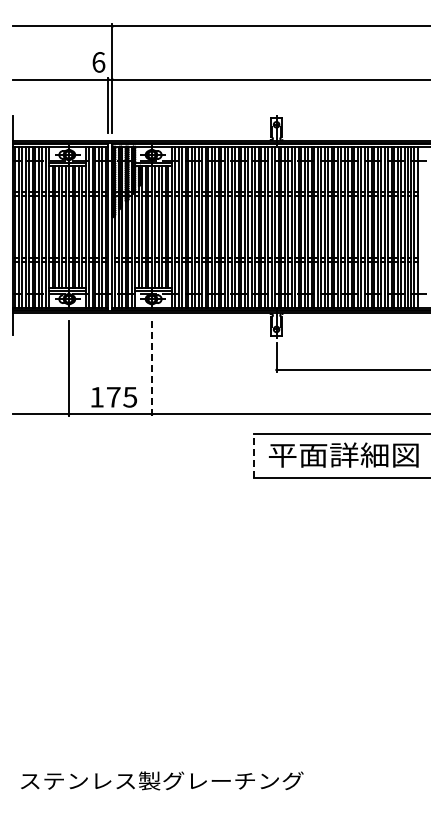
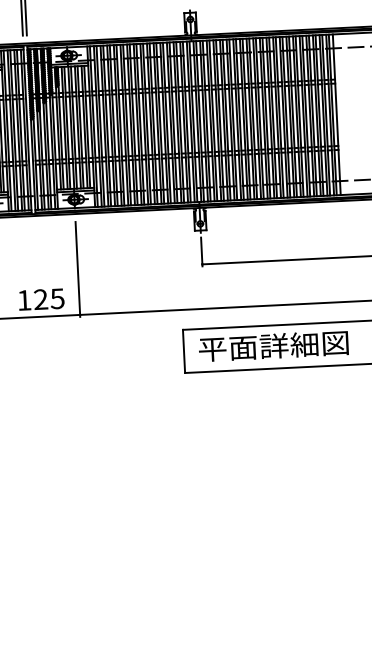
line: (152, 368) -> (78, 268), dashed -> solid
text: (113, 396) -> (40, 298), 175 -> 125
line: (254, 456) -> (184, 351), dashed -> solid

